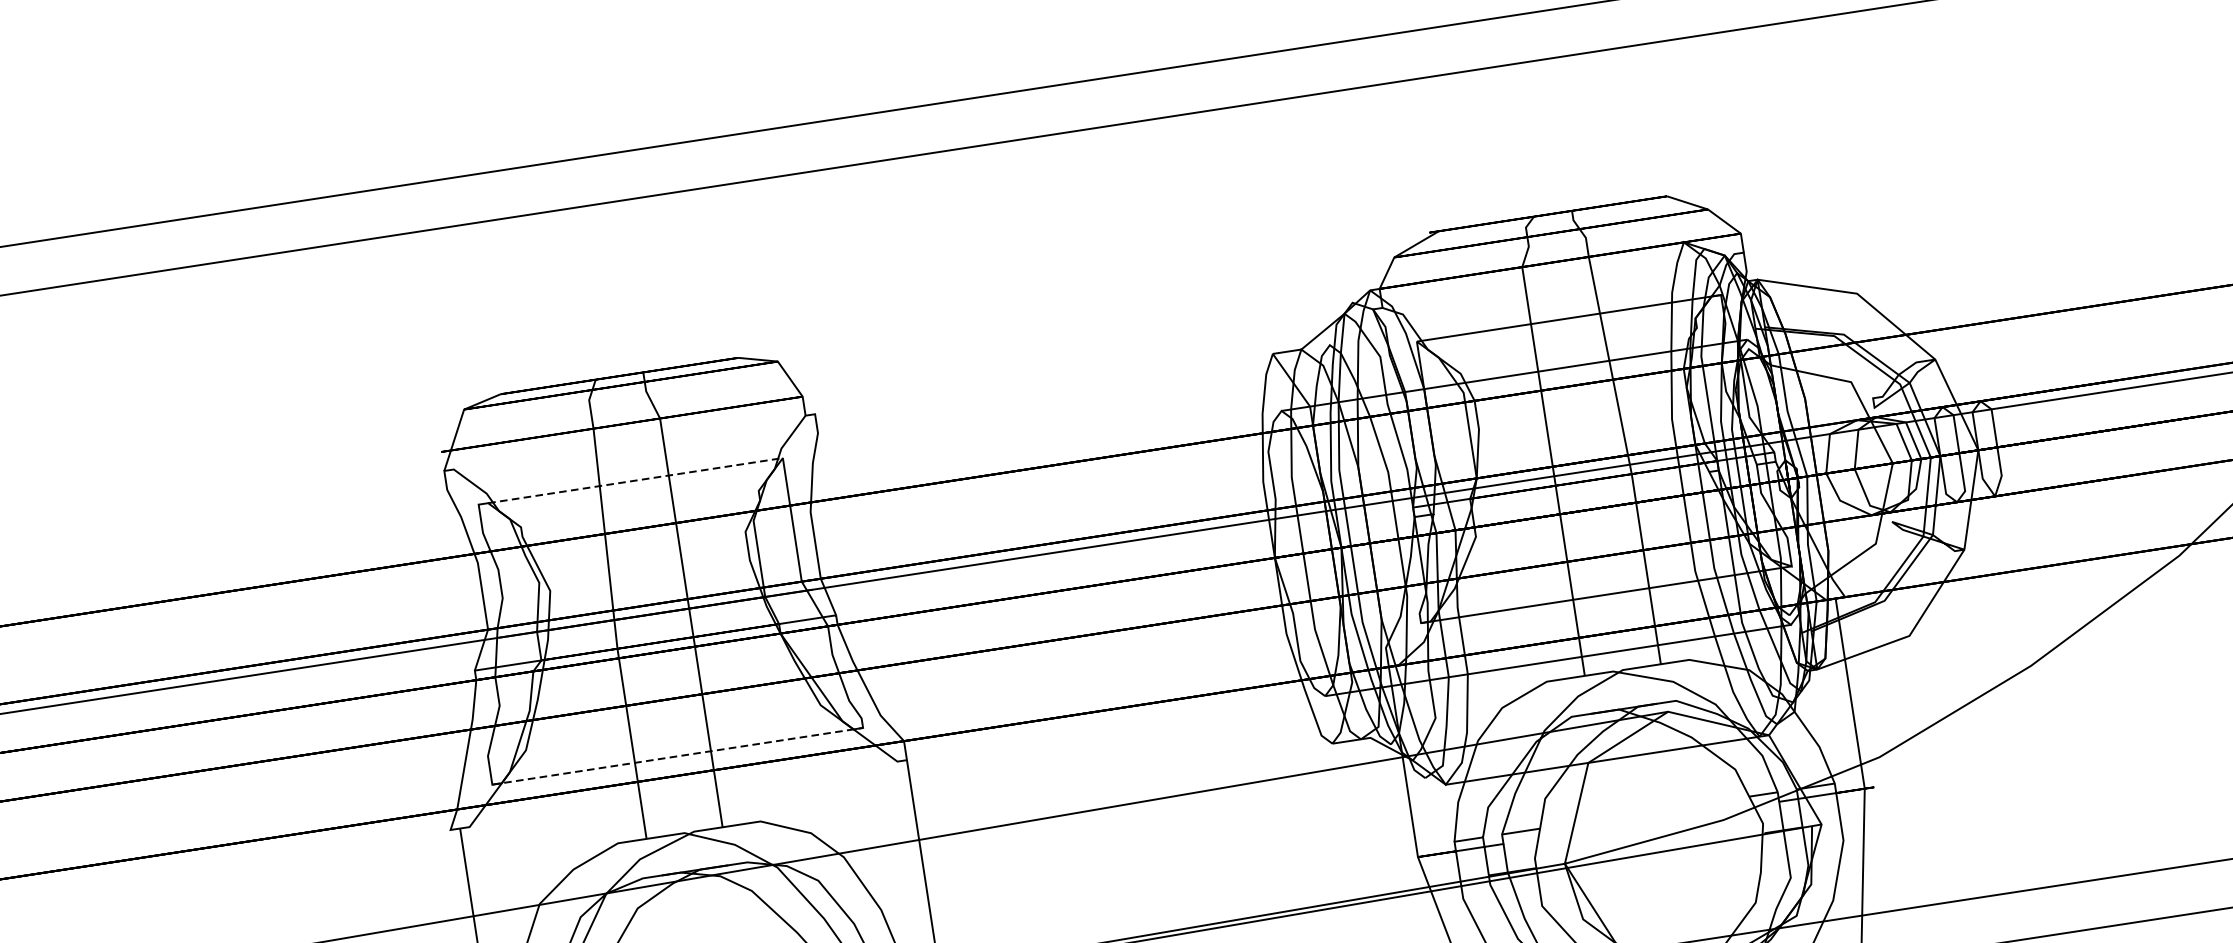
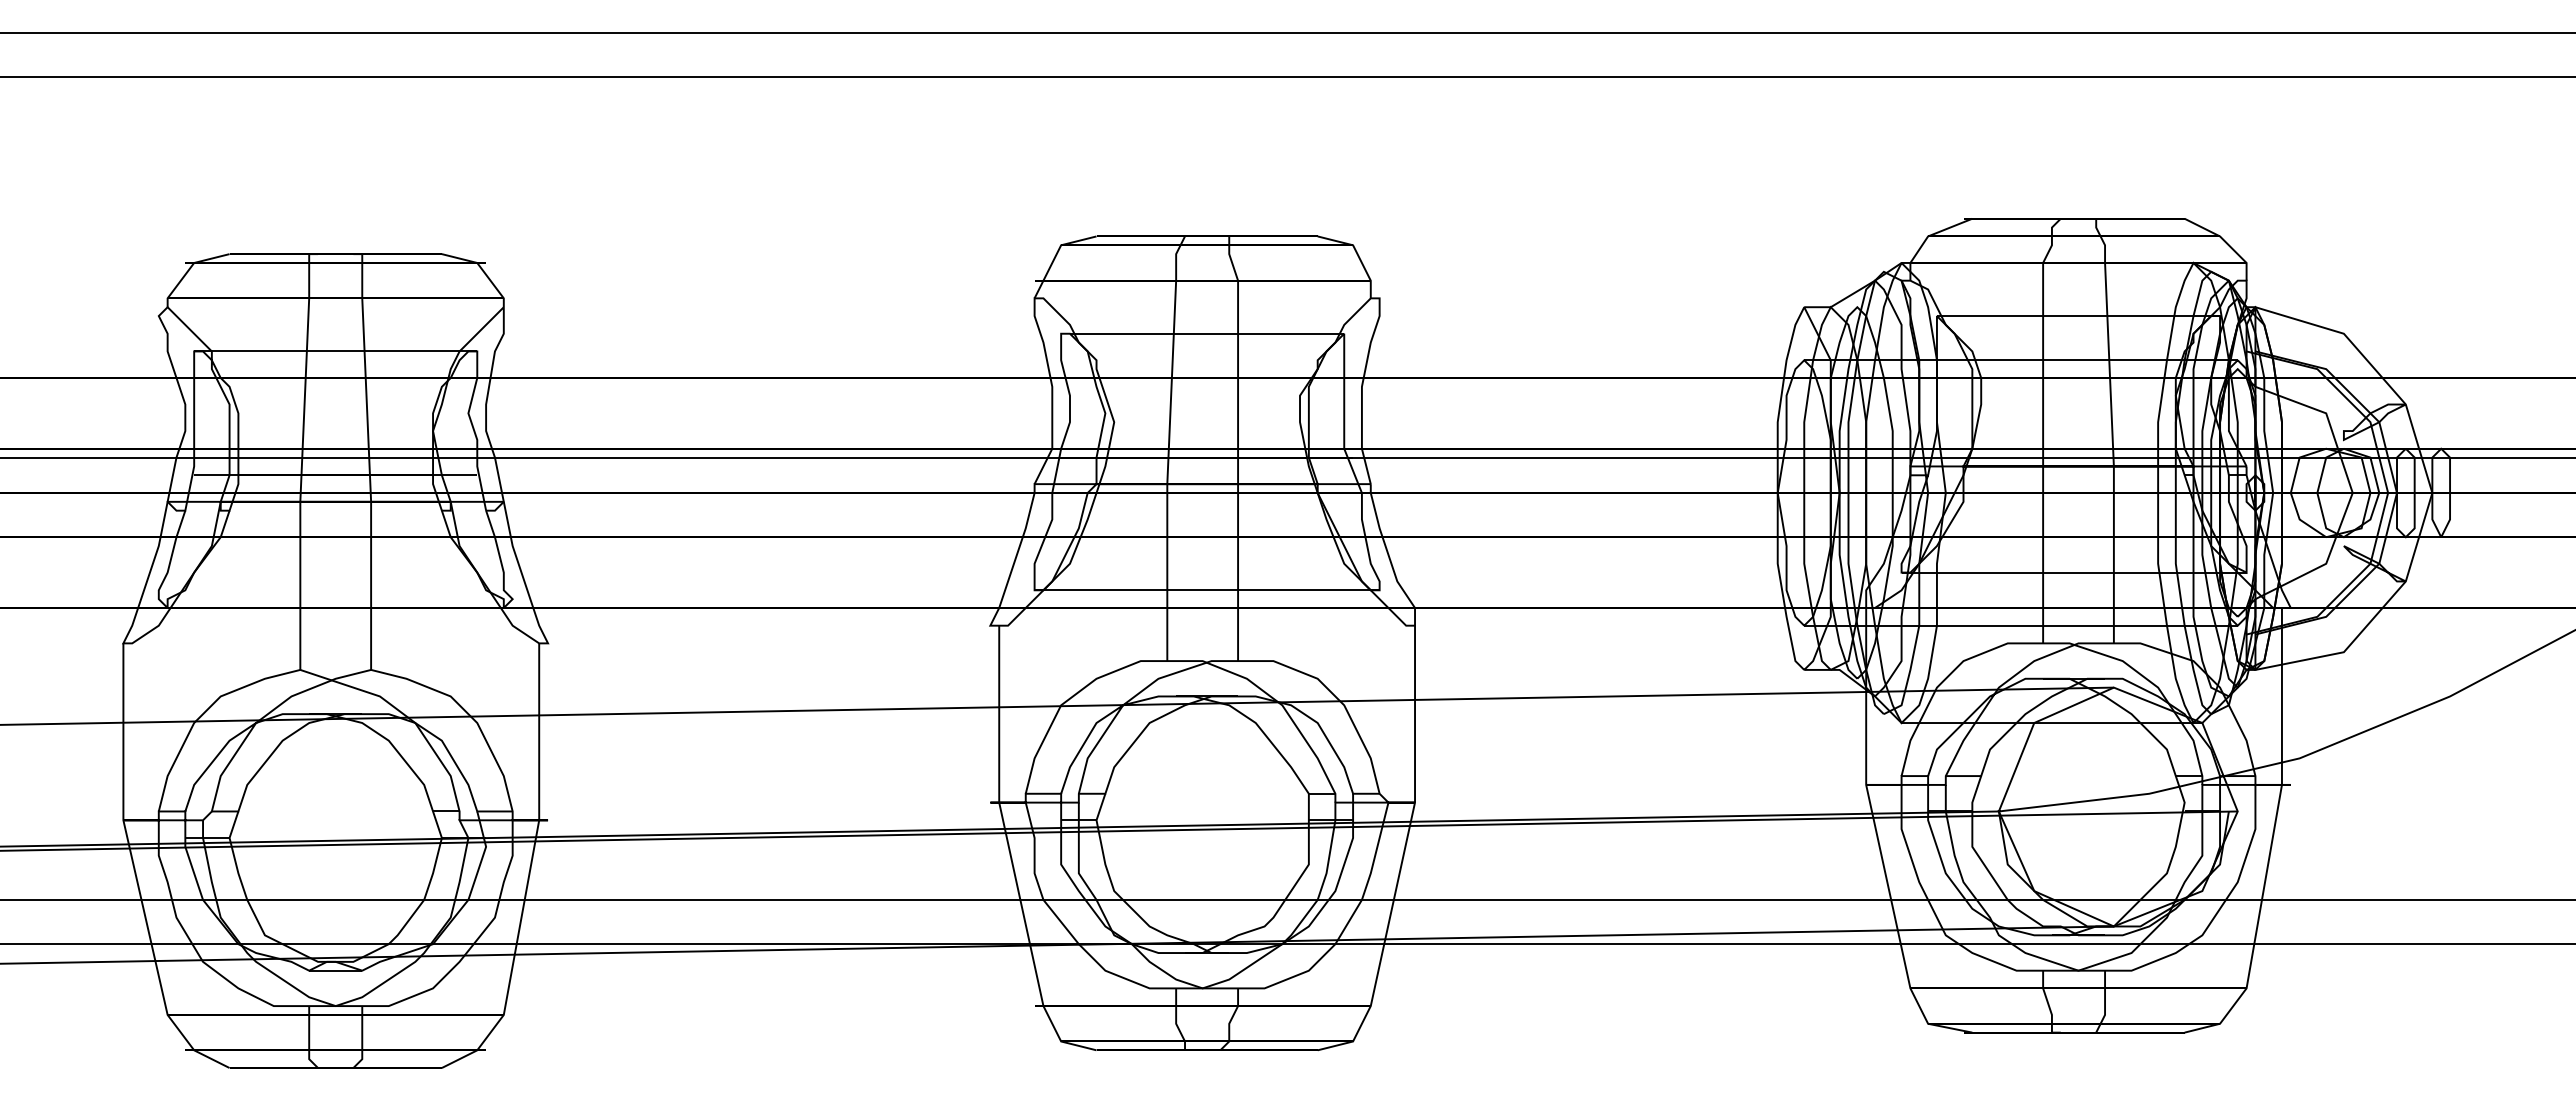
line: (635, 480) -> (1207, 333), dashed -> solid
line: (678, 756) -> (1207, 590), dashed -> solid

